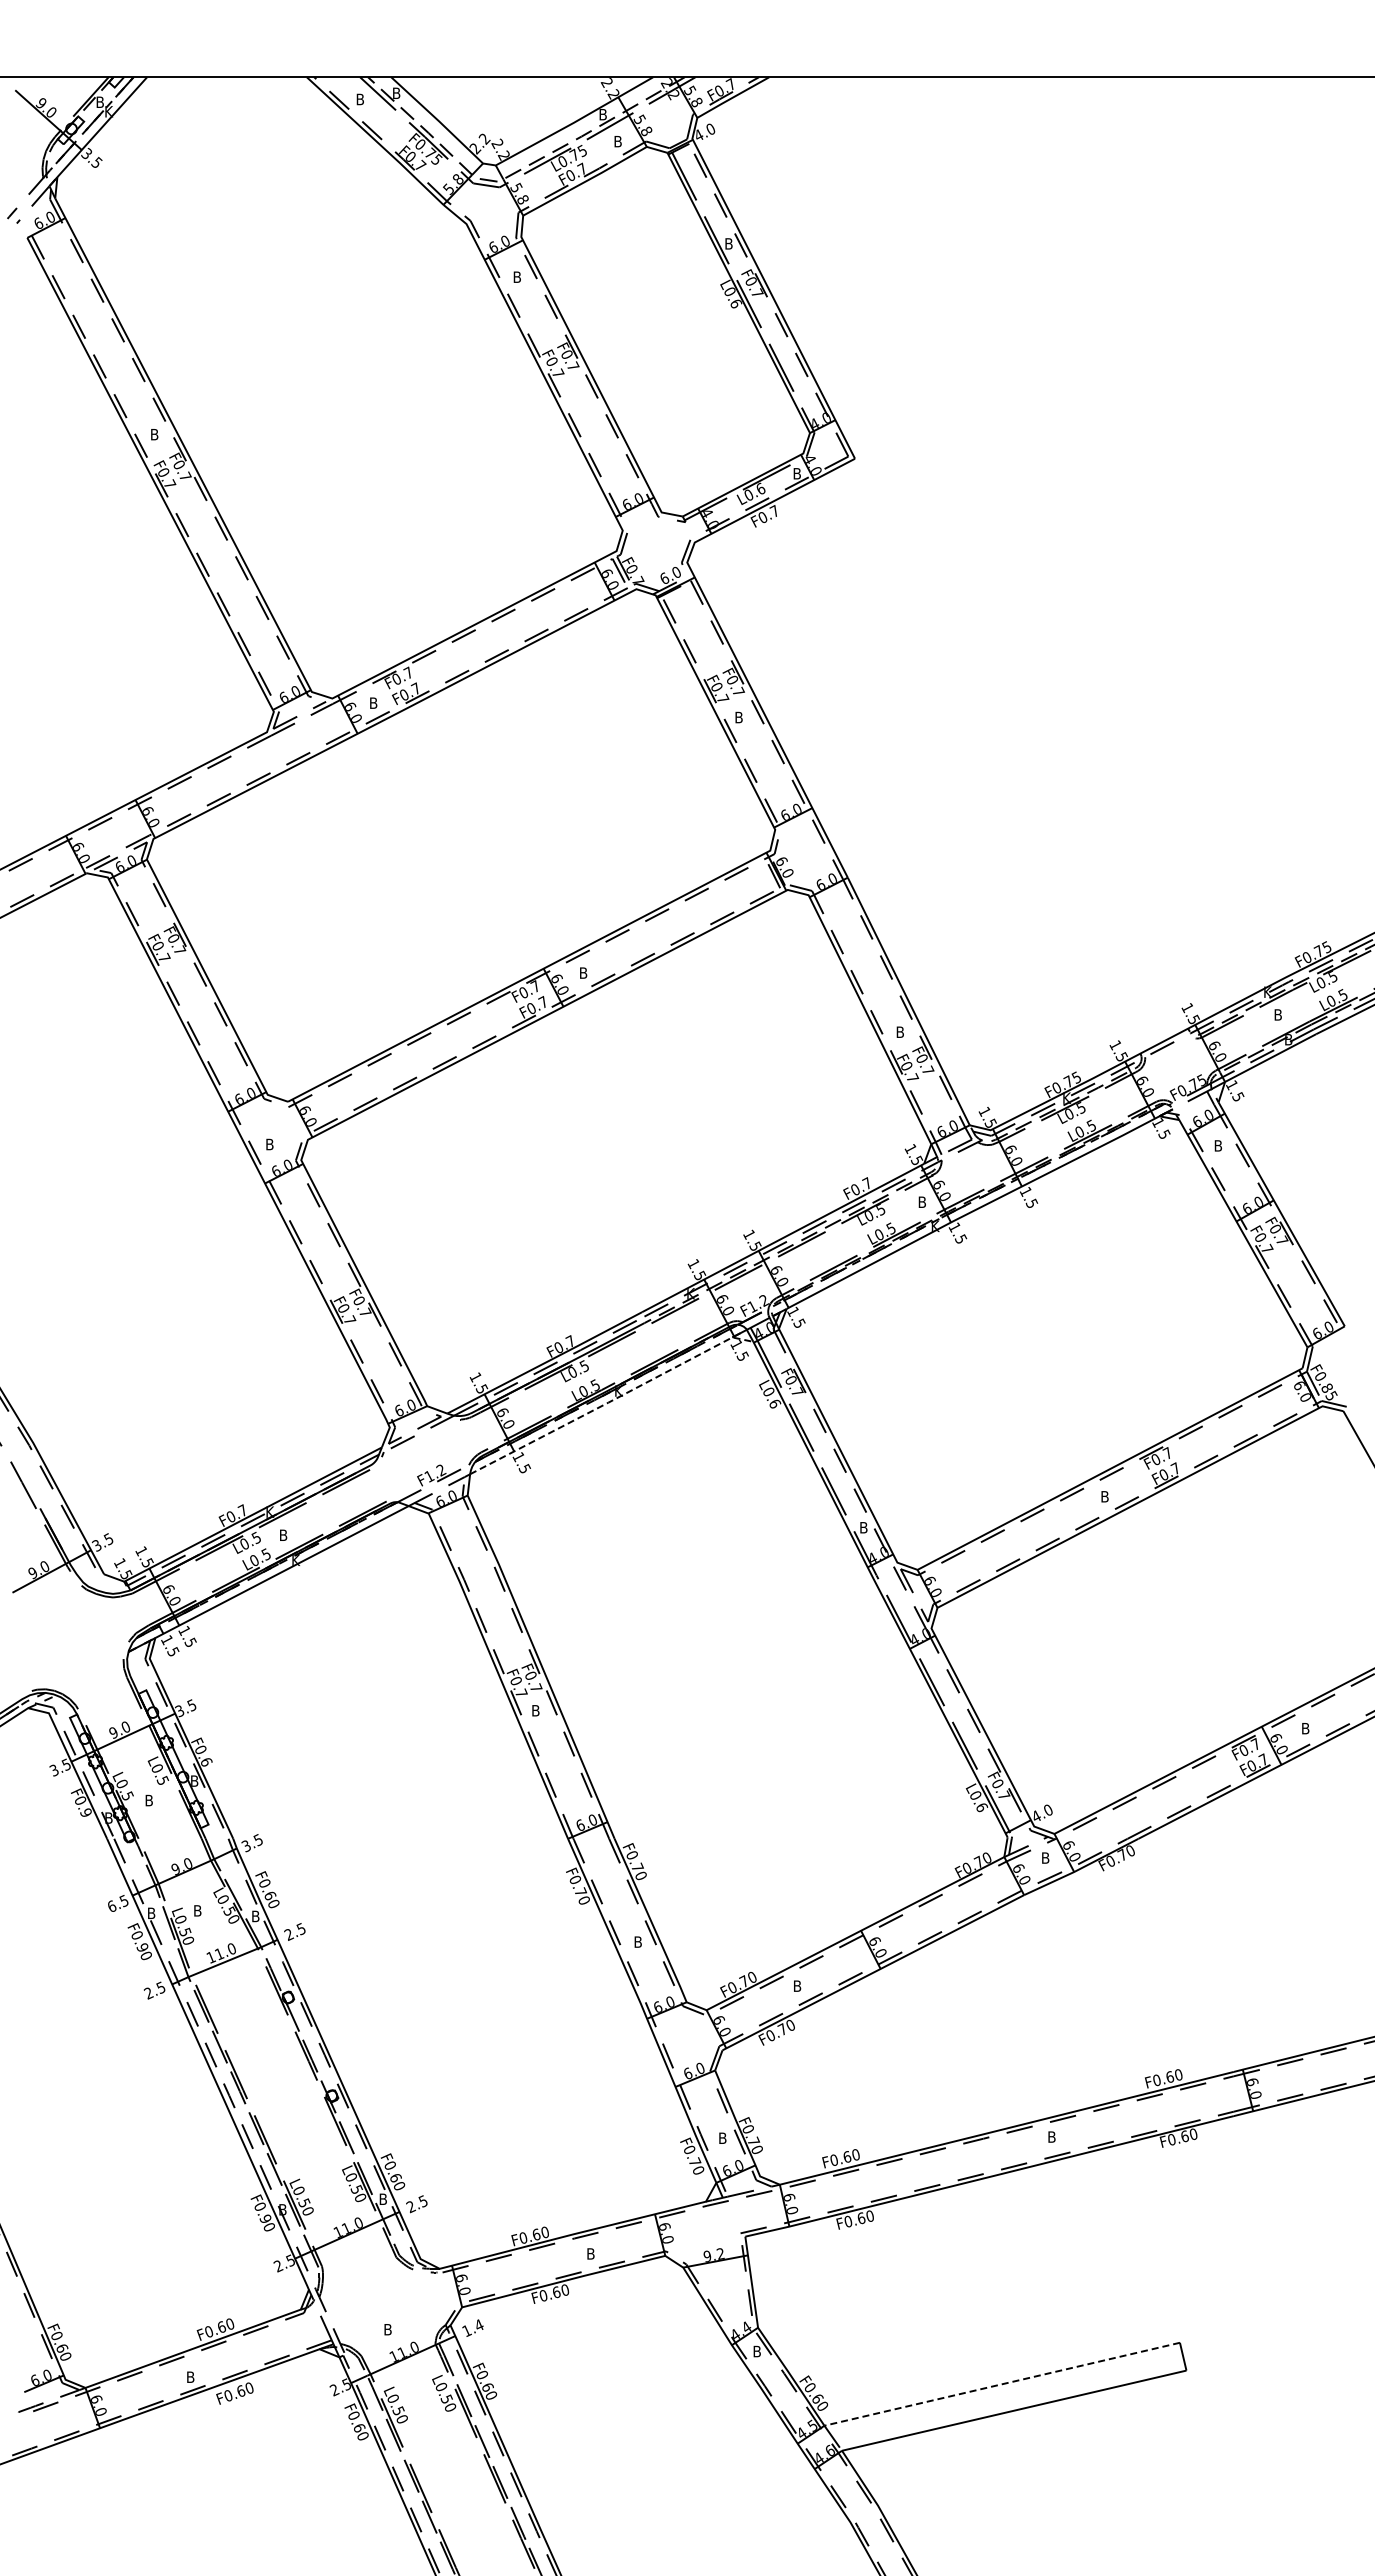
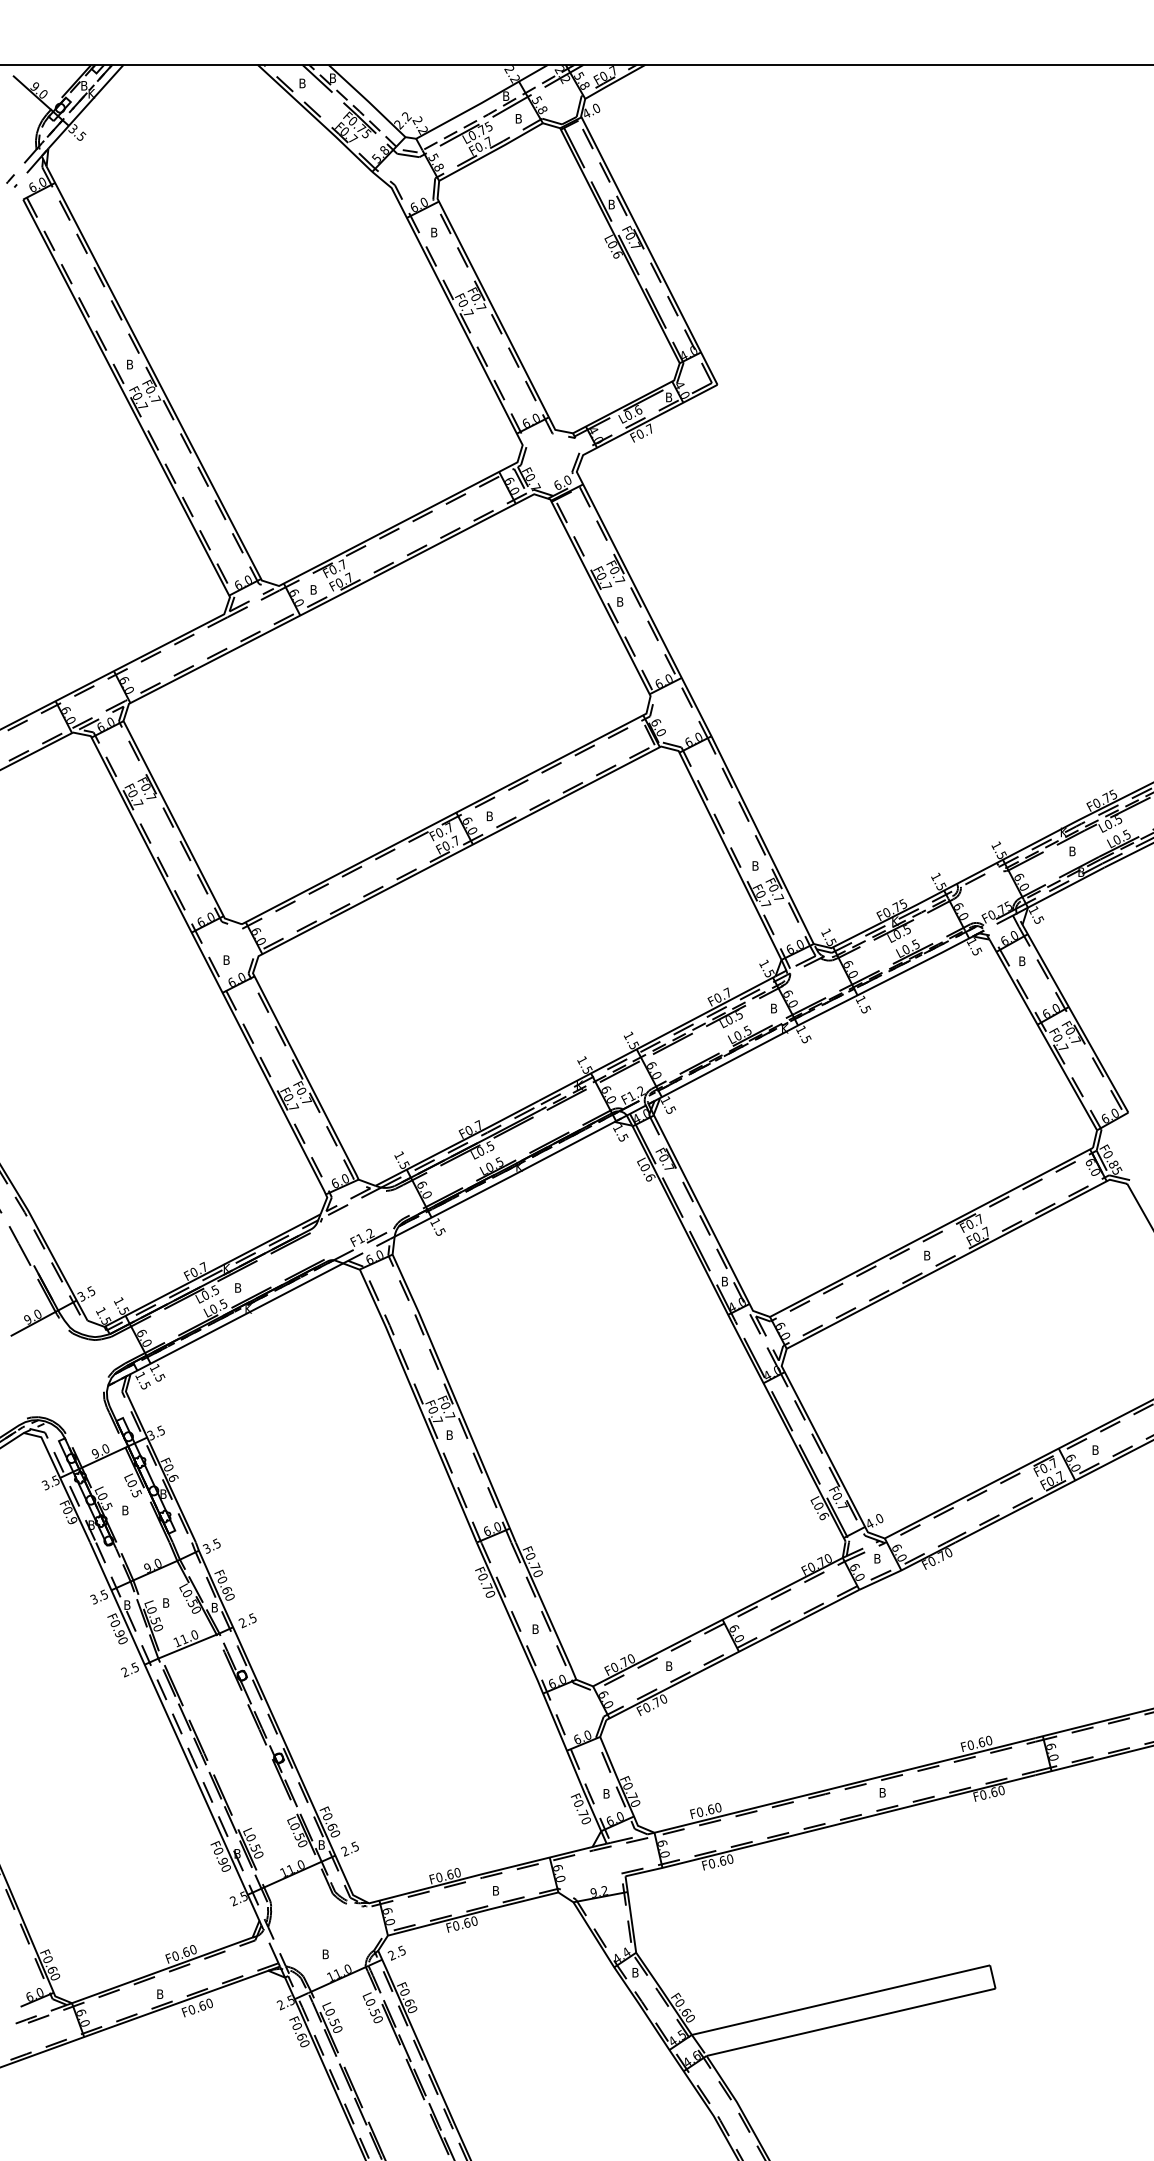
line: (611, 1400) -> (513, 1174), dashed -> solid
text: (111, 1906) -> (93, 1599), 6.5 -> 3.5
text: (472, 2328) -> (396, 1953), 1.4 -> 2.5
line: (1002, 2384) -> (841, 2000), dashed -> solid

